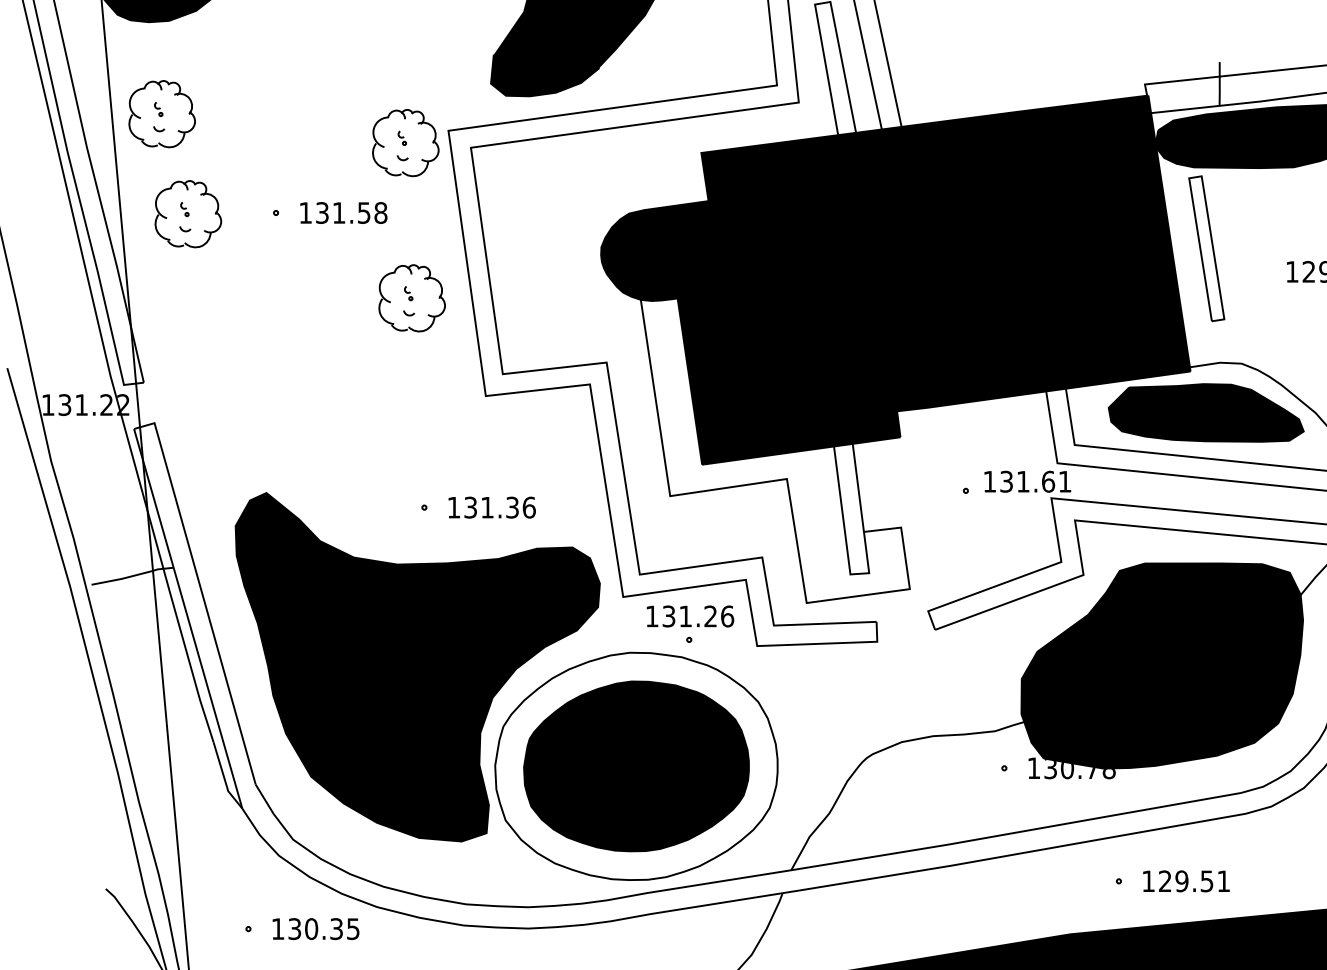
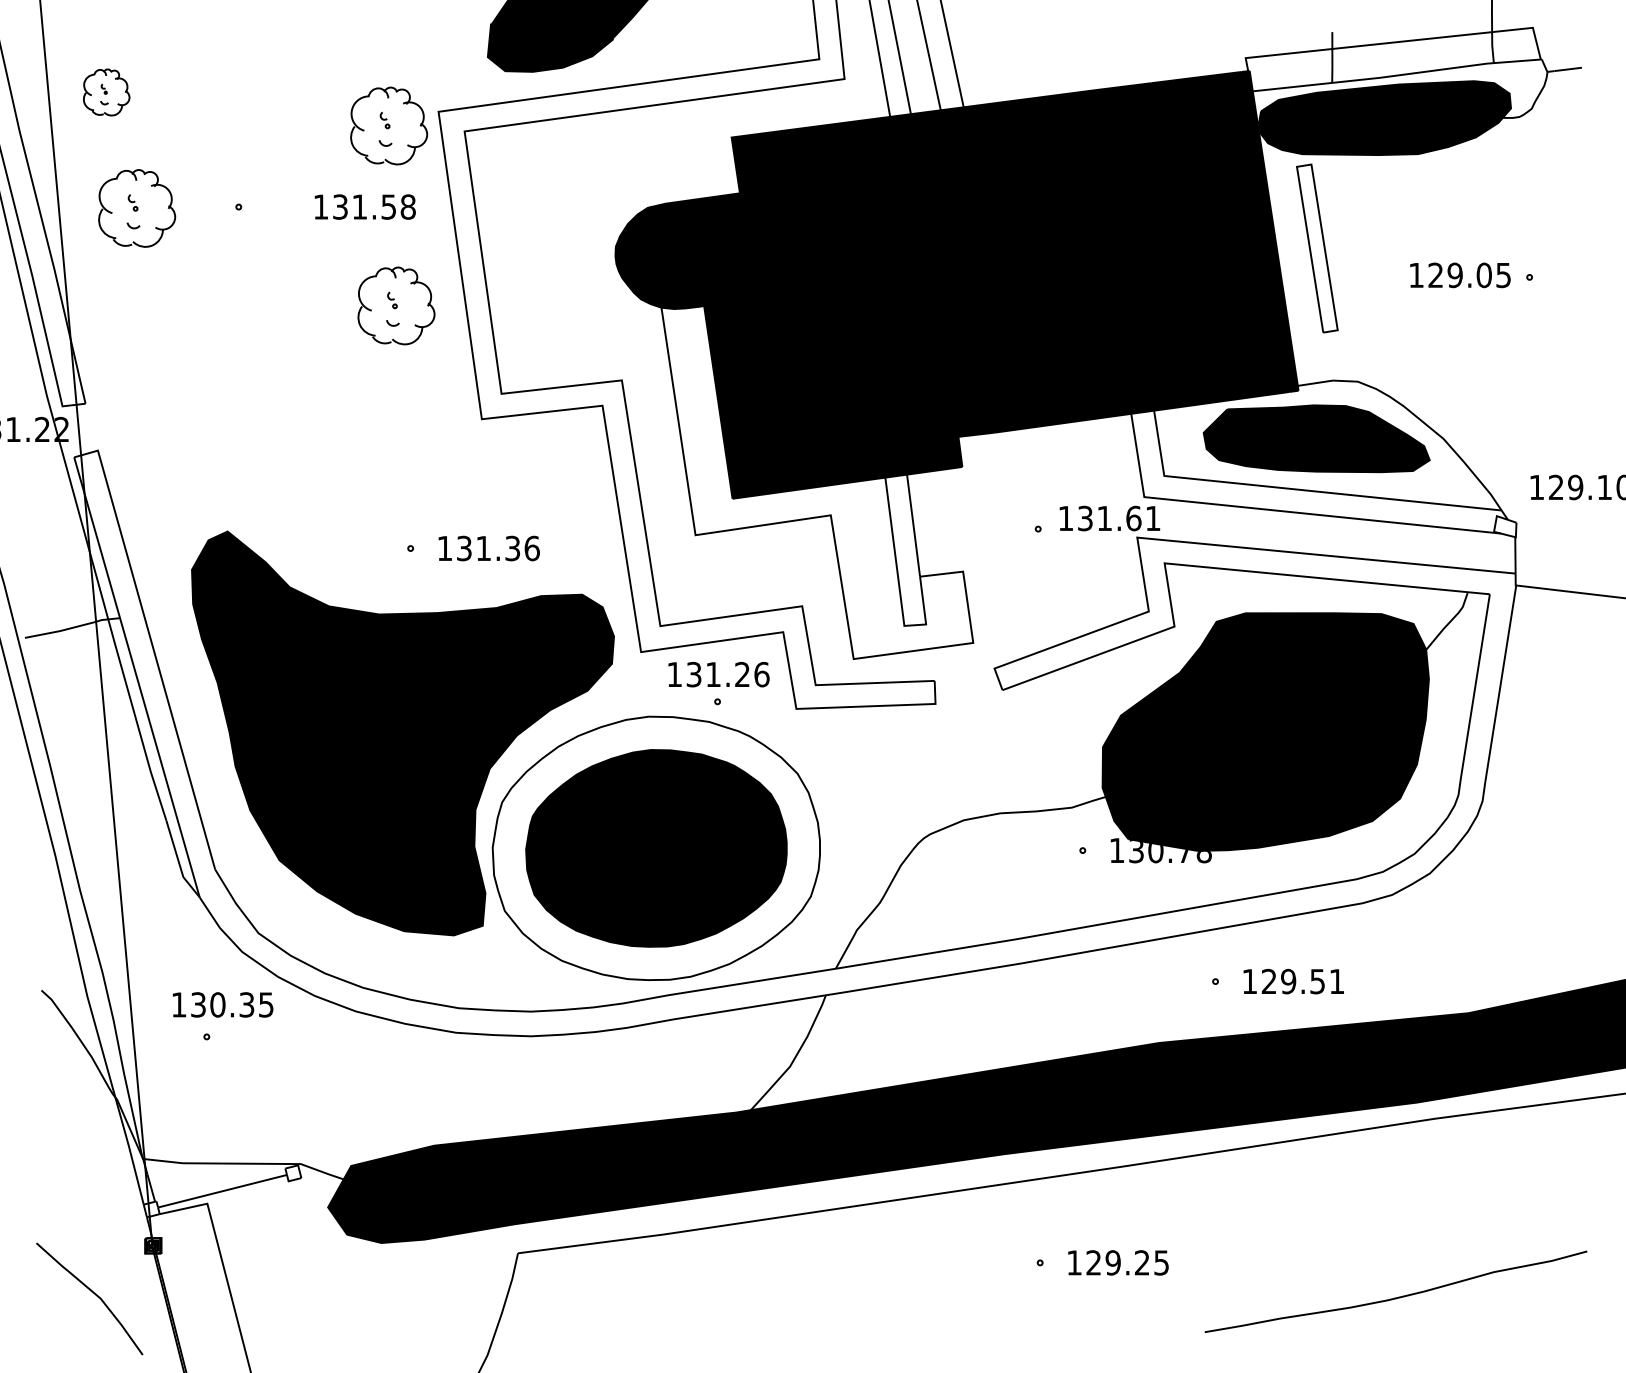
part: (161, 114) -> (106, 92), size x0.6
text: (343, 212) -> (364, 206), moved
text: (315, 928) -> (222, 1004), moved

